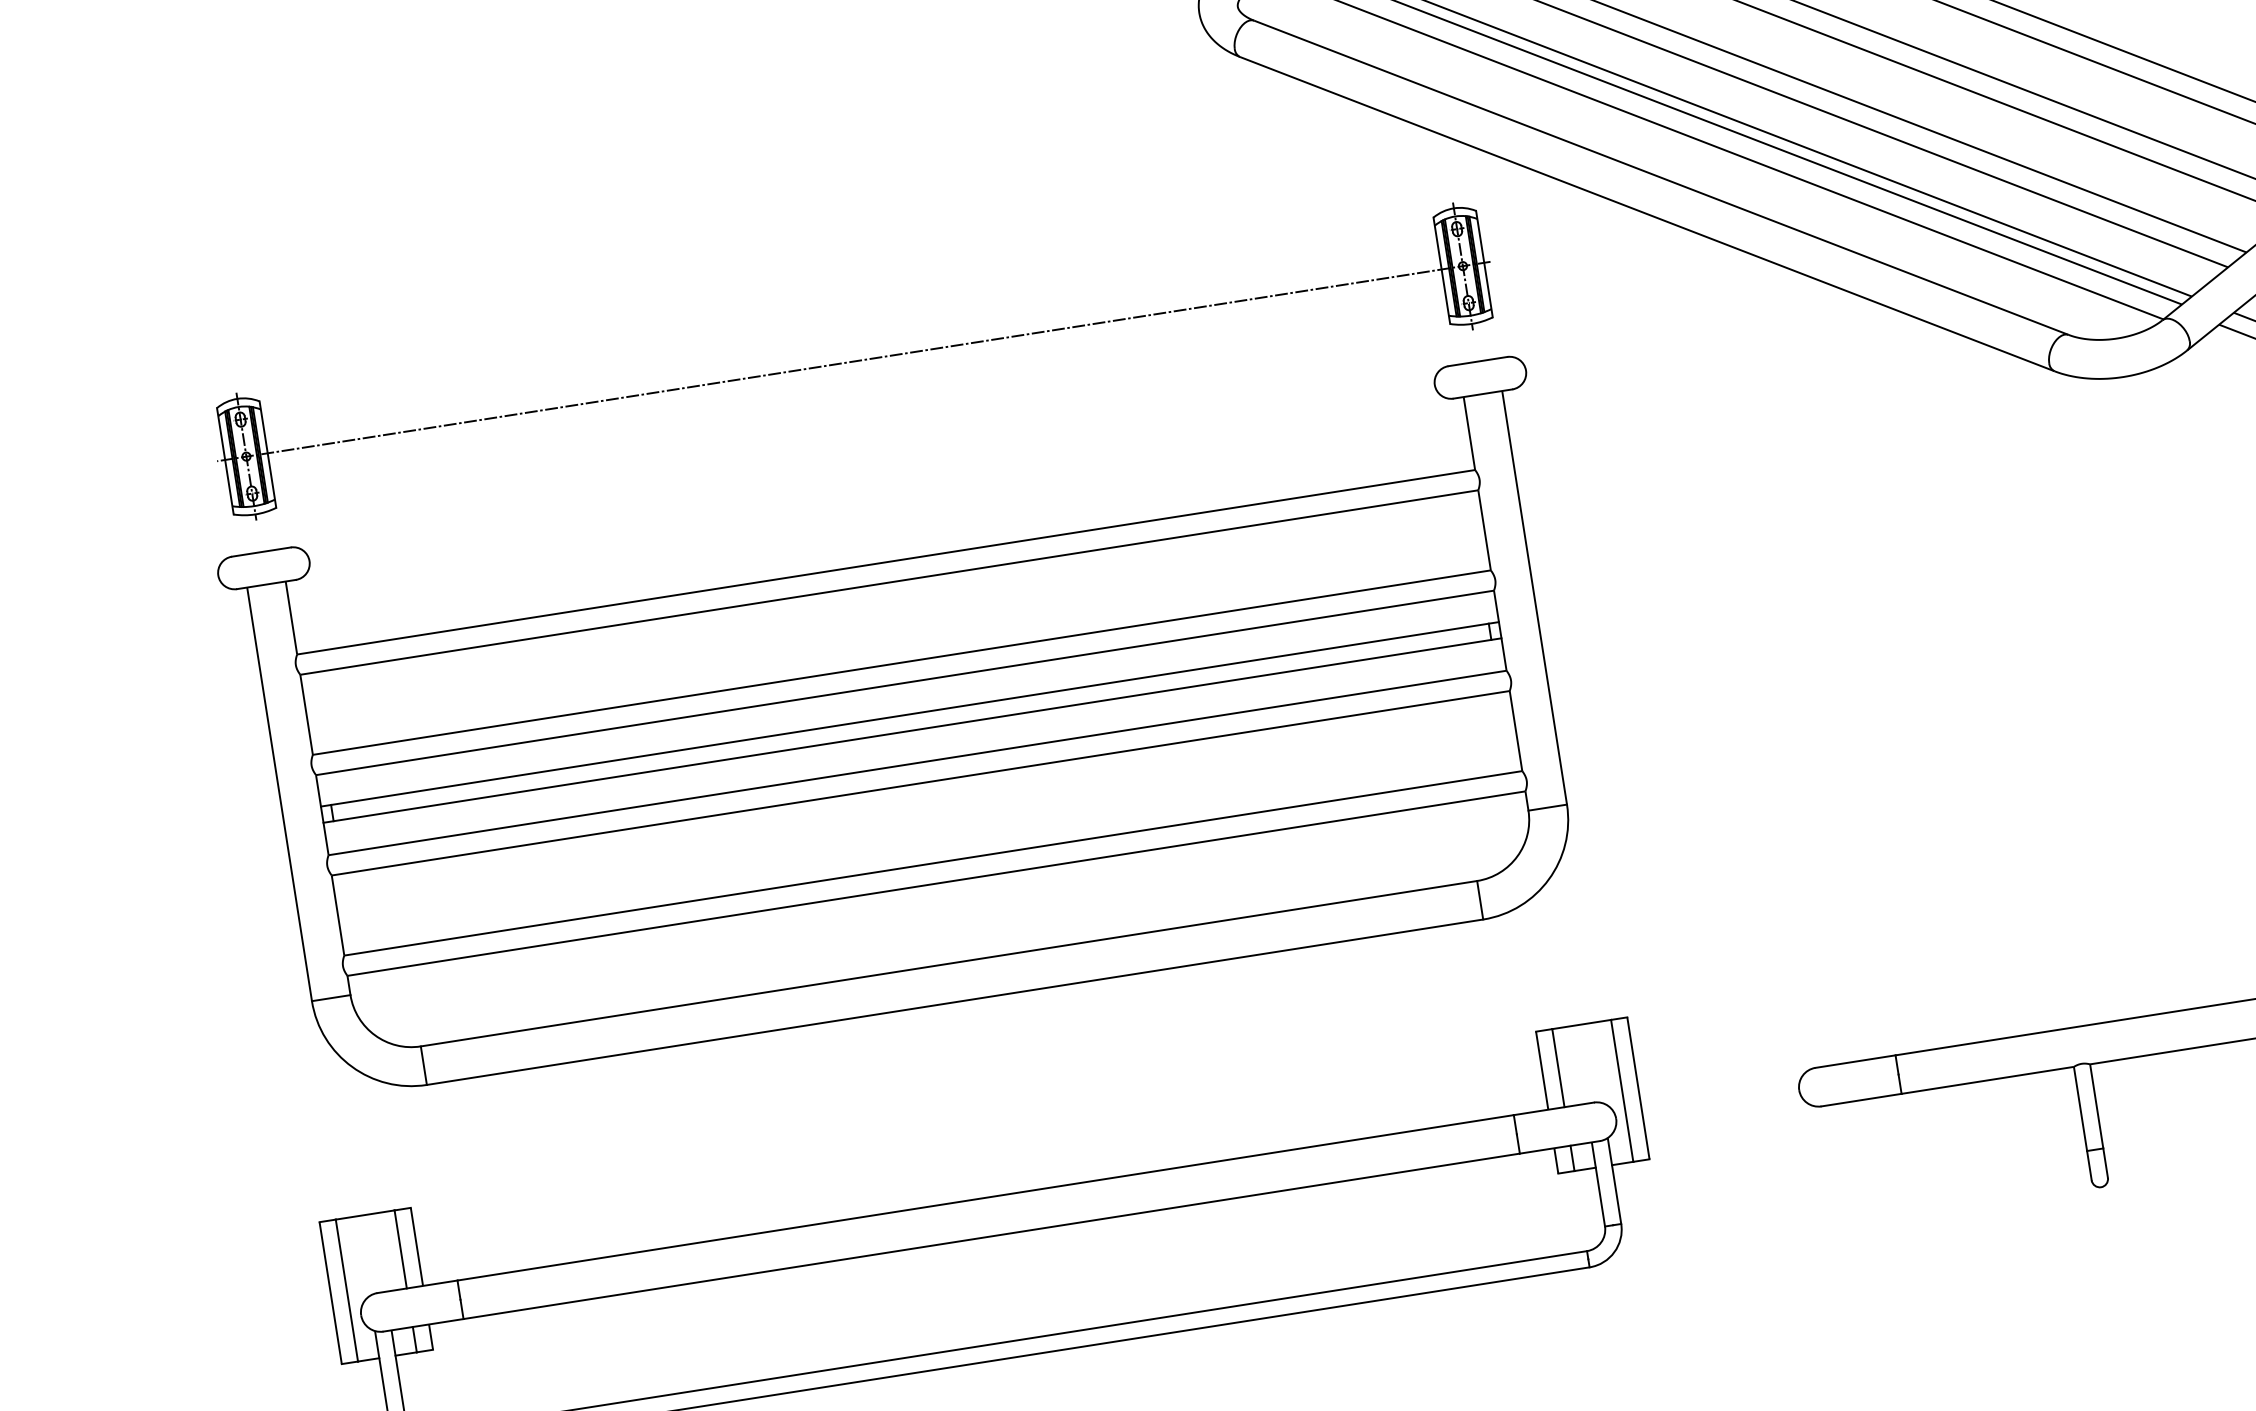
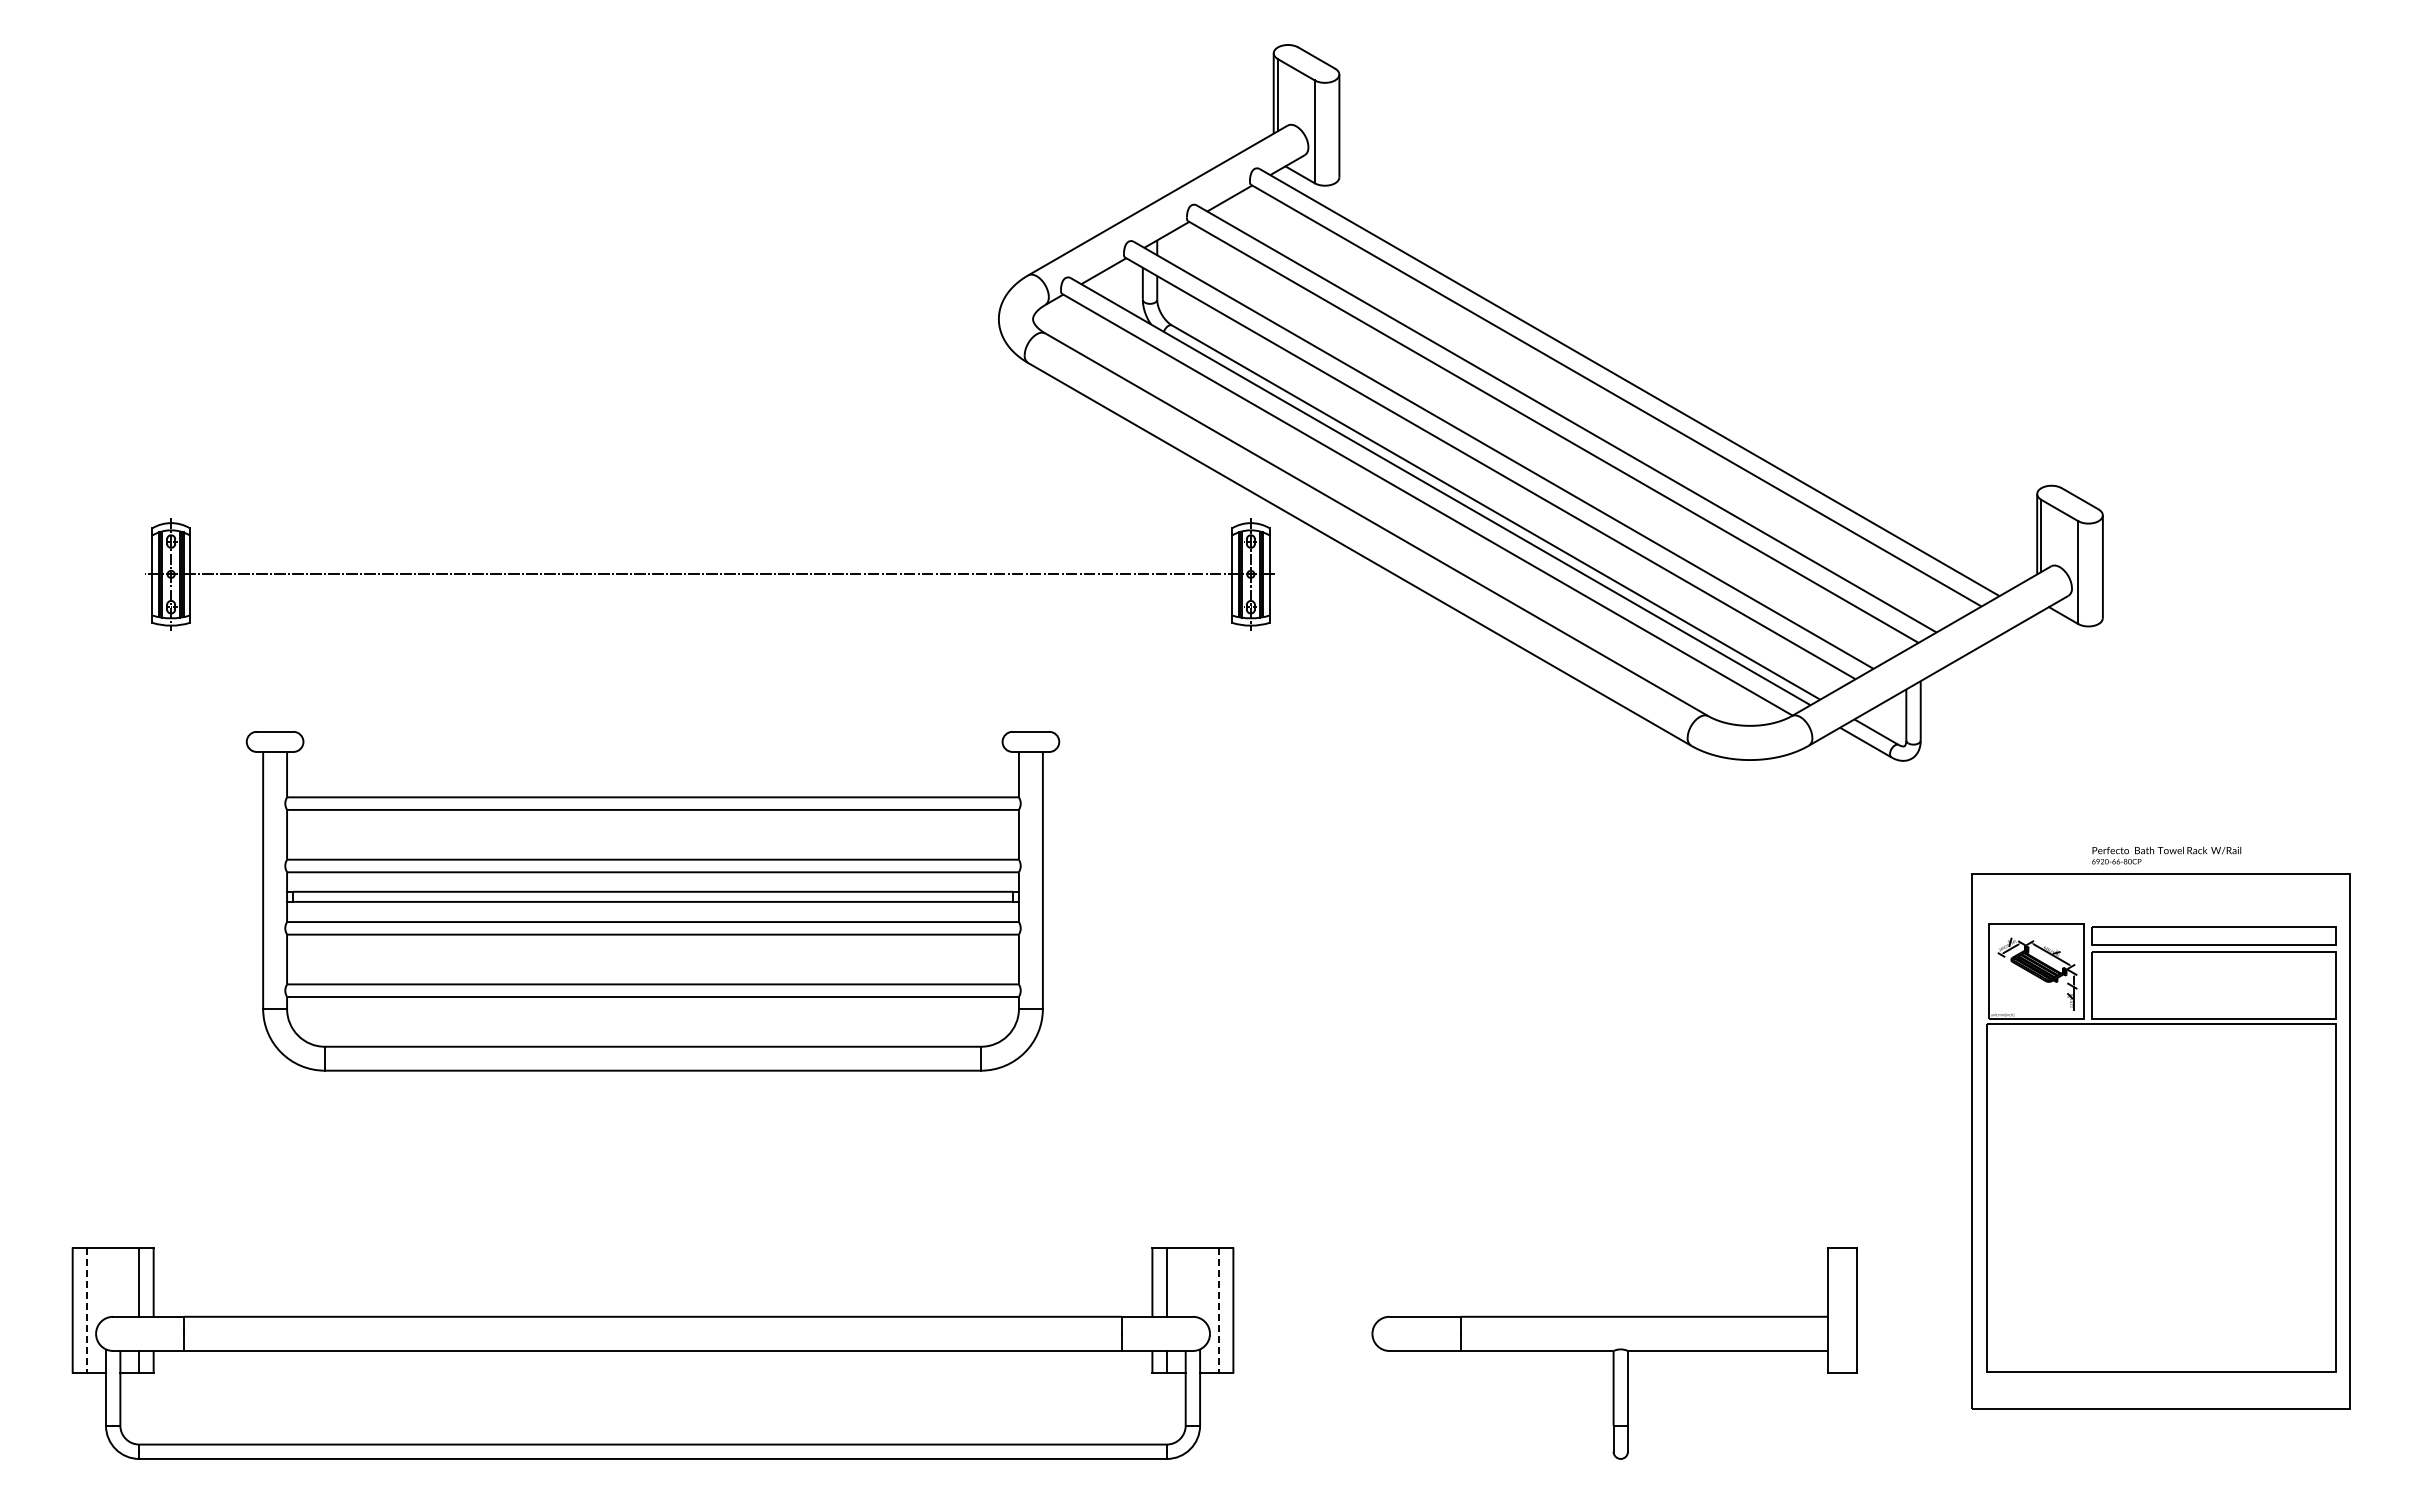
part: (852, 361) -> (709, 574), moved
part: (911, 730) -> (652, 901), size x0.7
line: (1621, 1090) -> (1218, 1310), solid -> dashed
line: (347, 1290) -> (87, 1310), solid -> dashed

